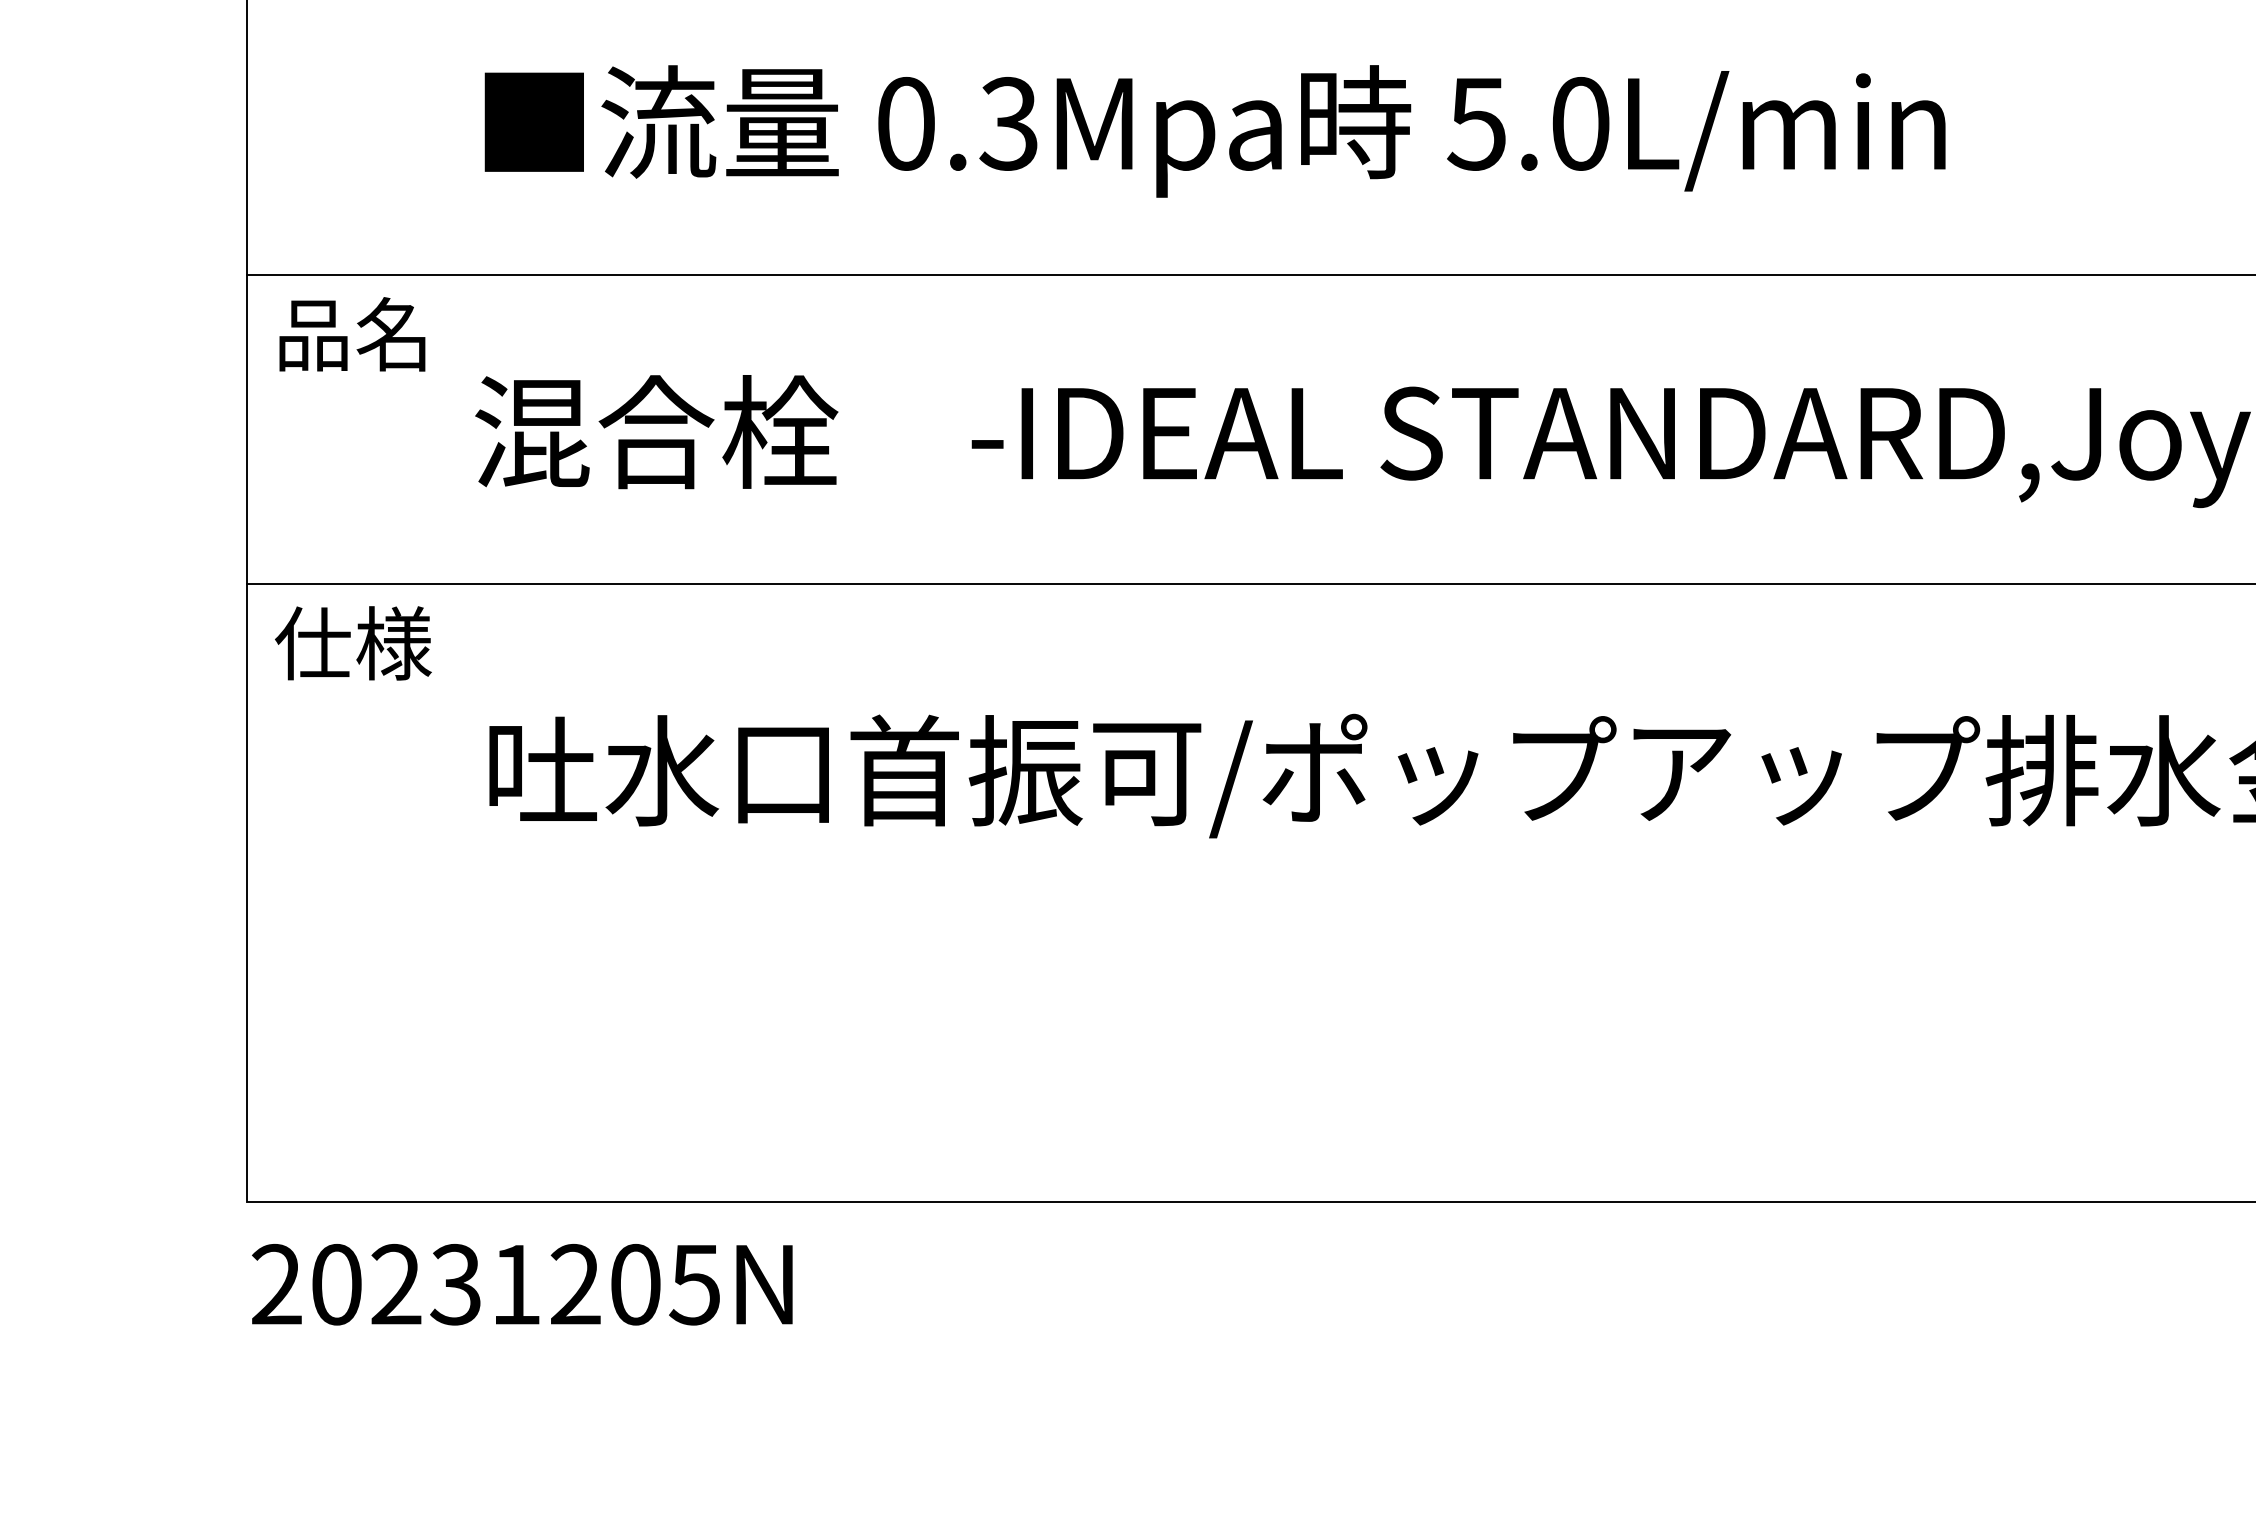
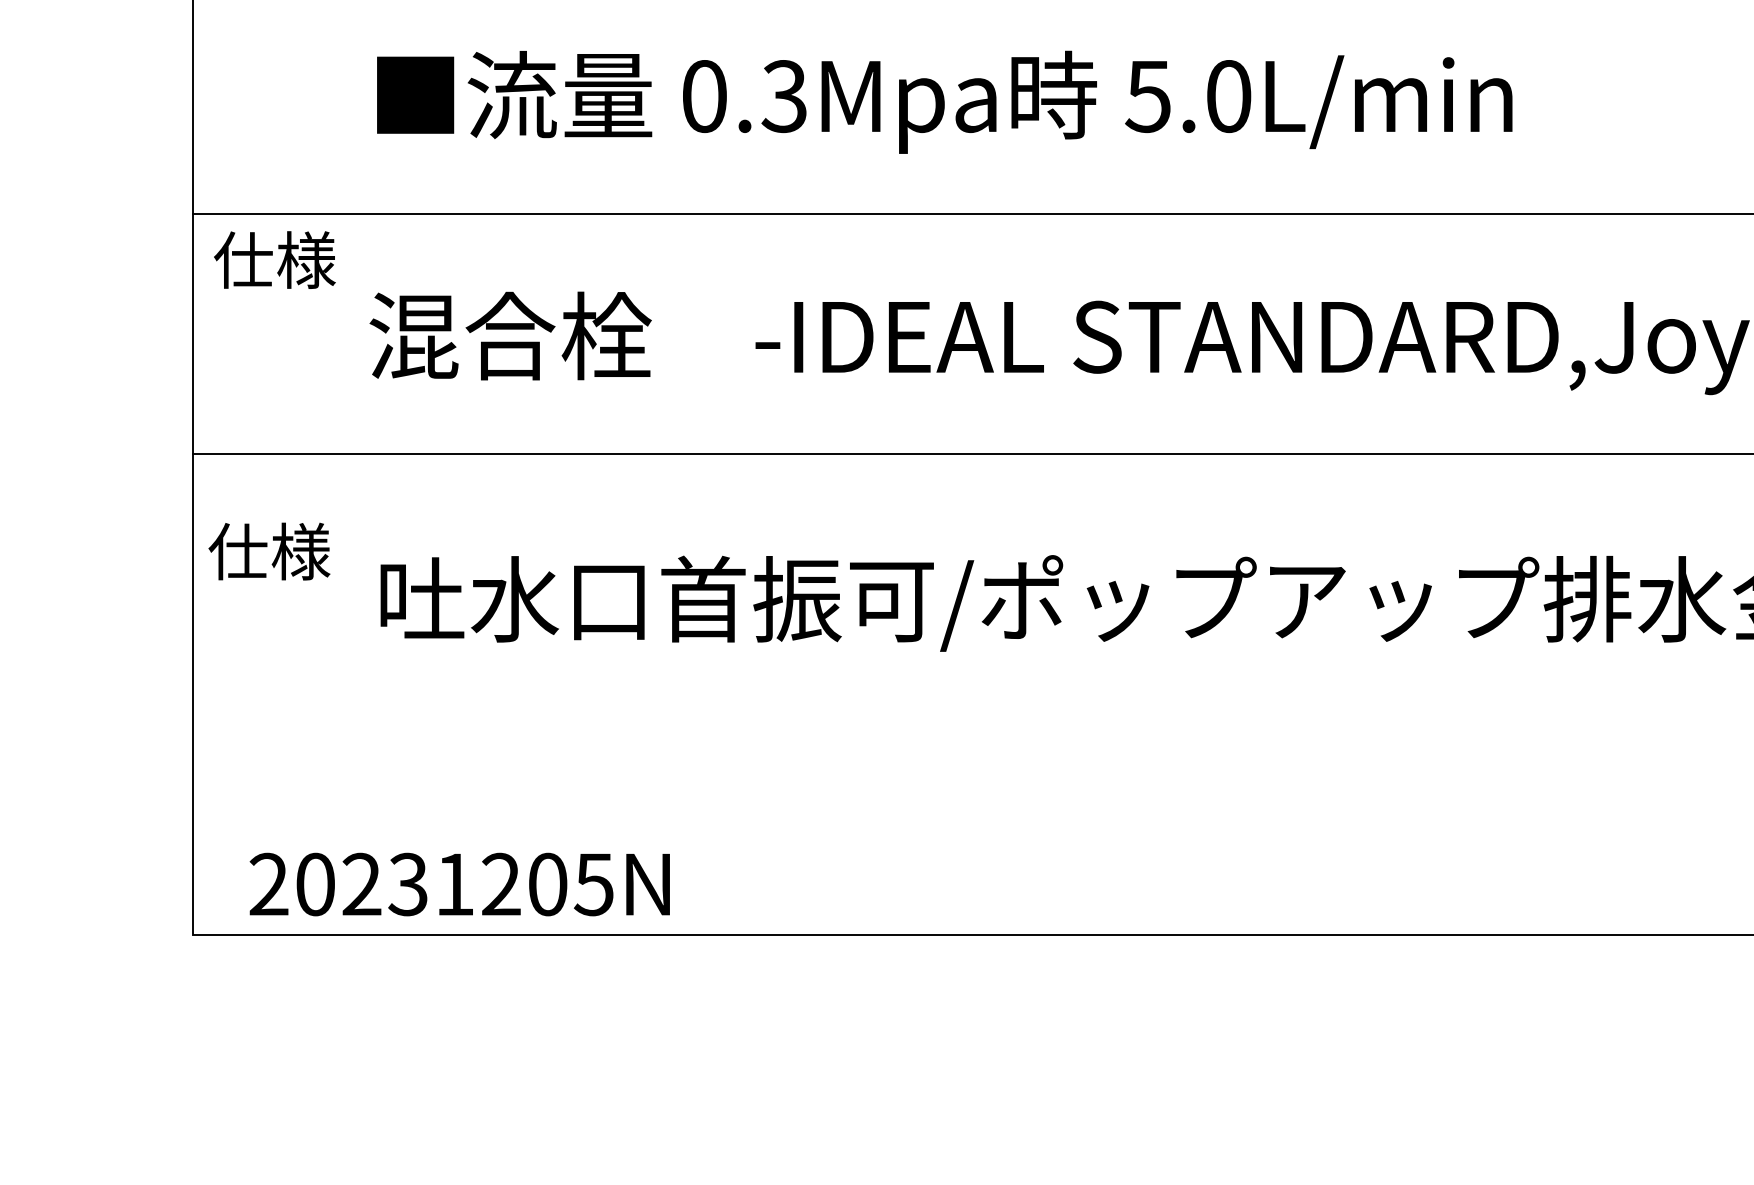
text: (352, 334) -> (274, 260), 品名 -> 仕様
text: (353, 643) -> (269, 551), moved
text: (522, 1284) -> (459, 884), moved

